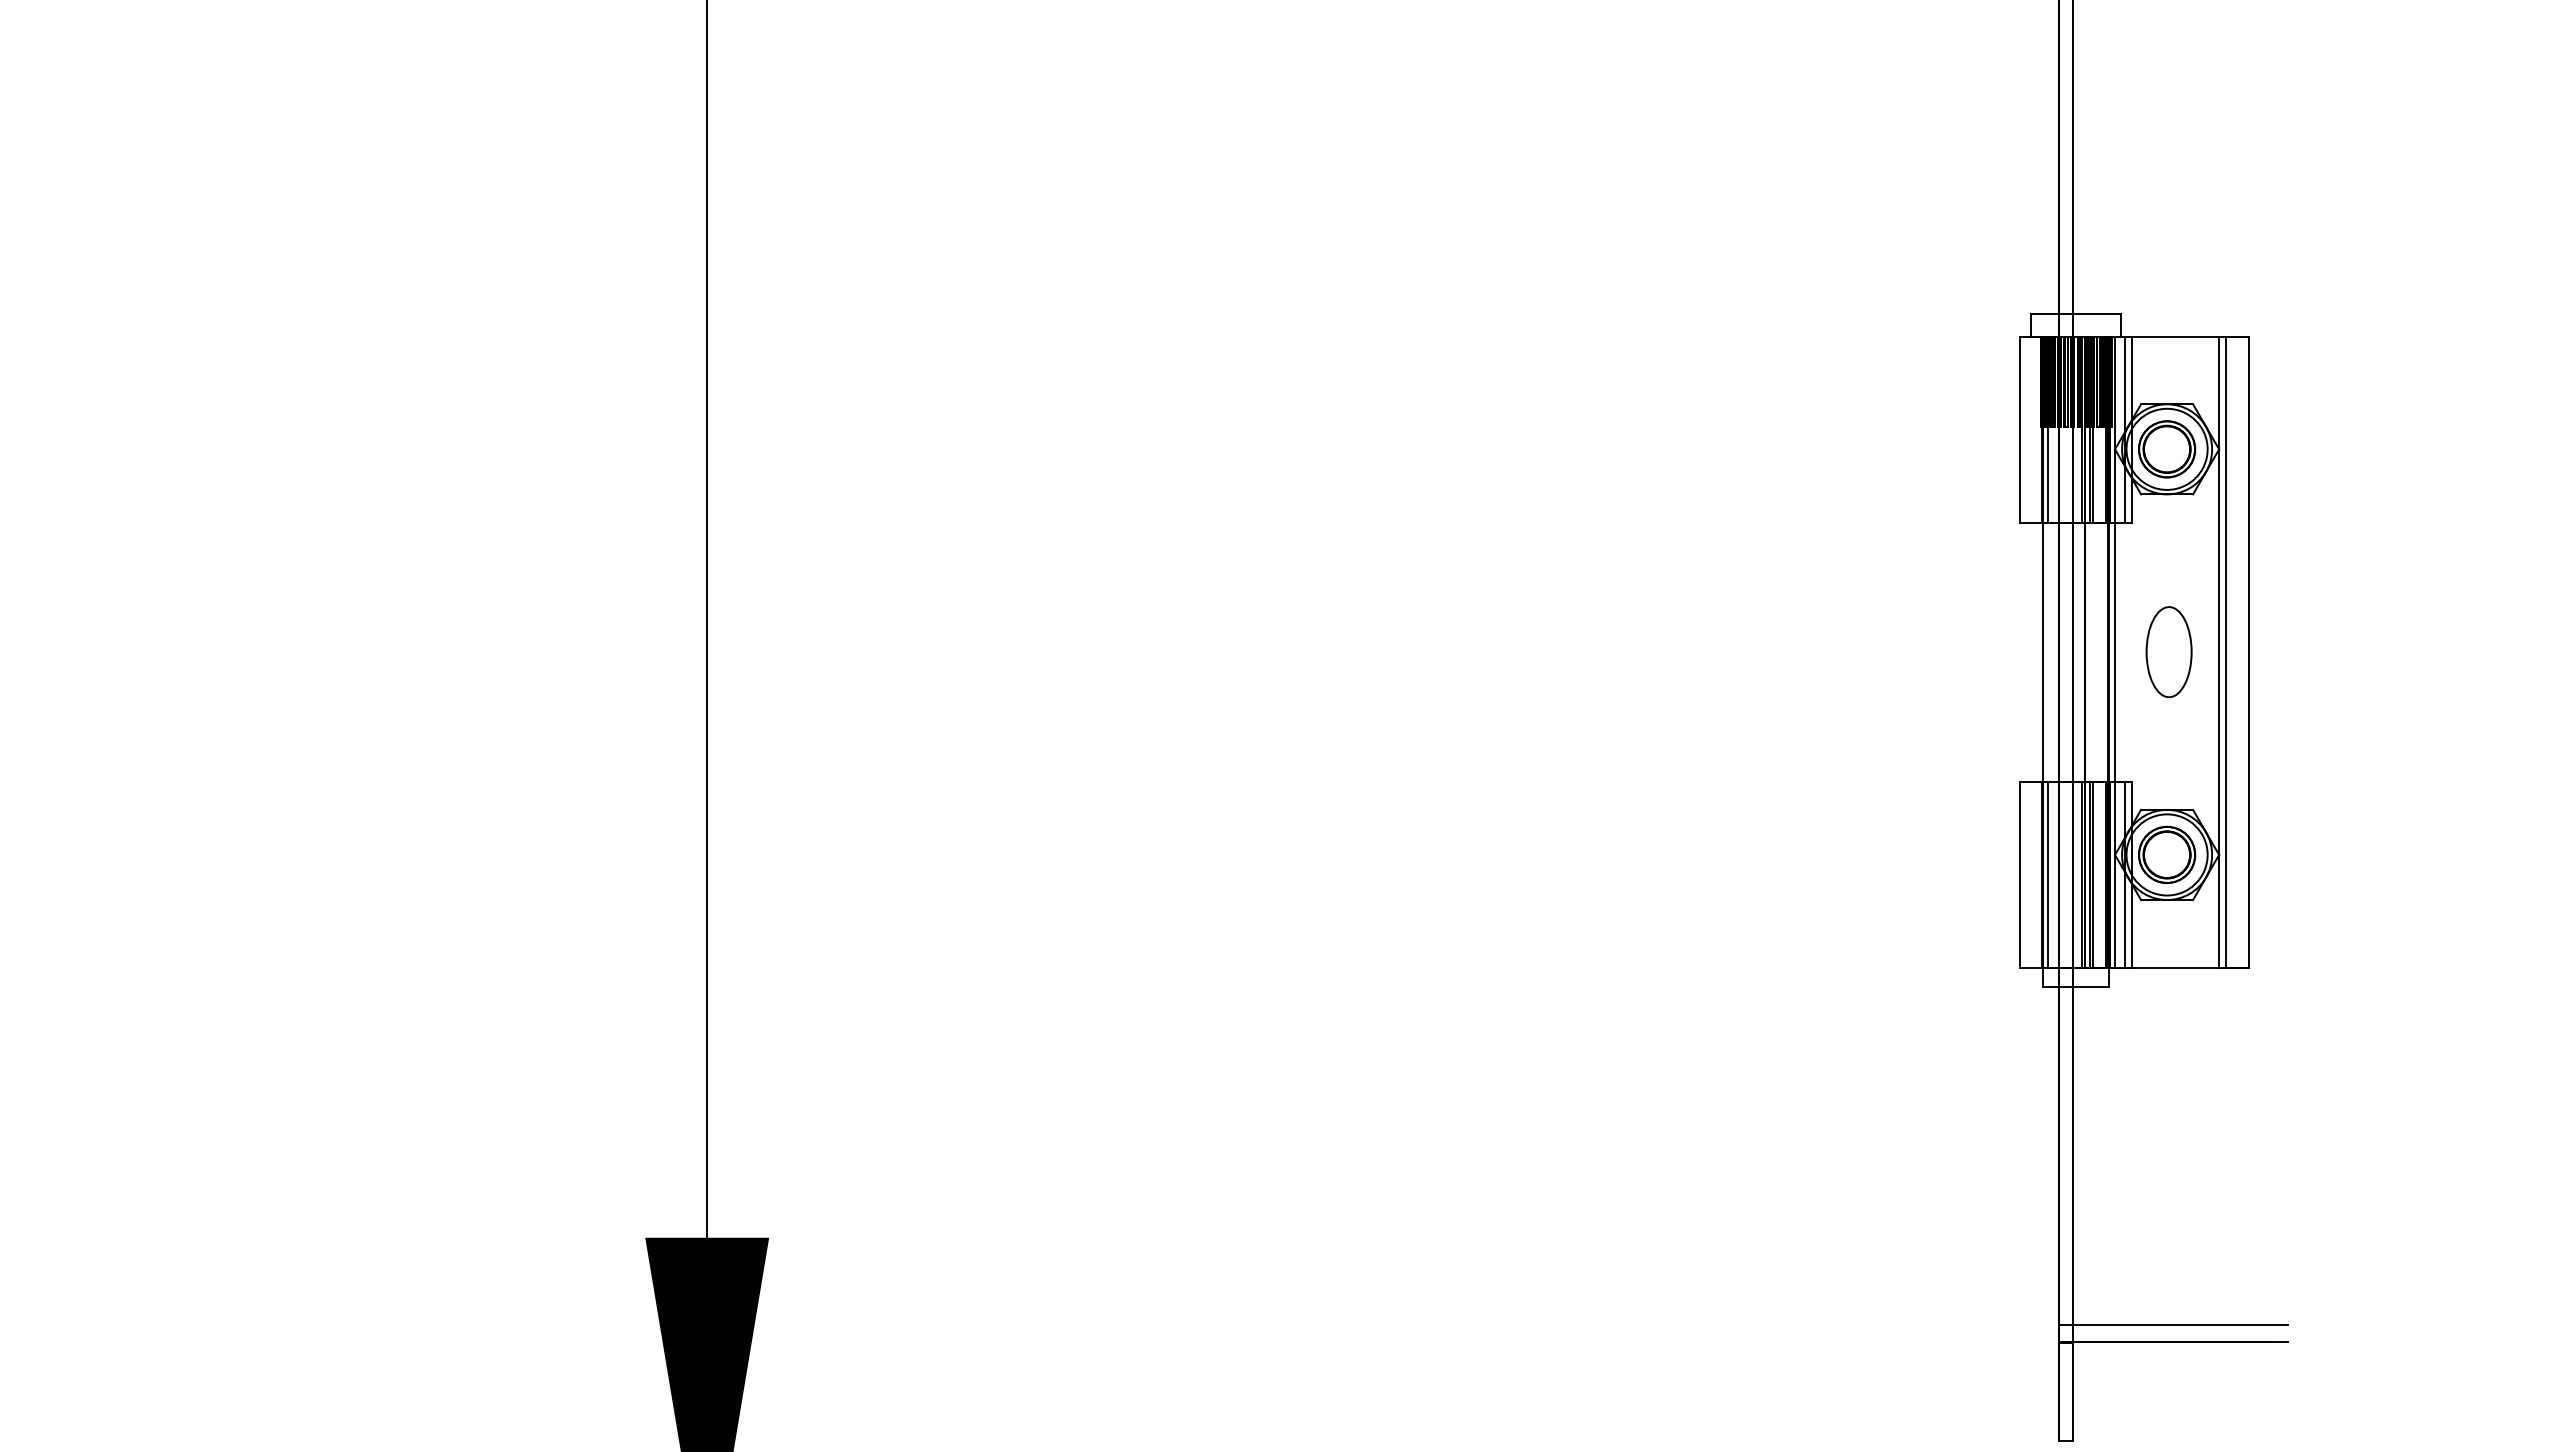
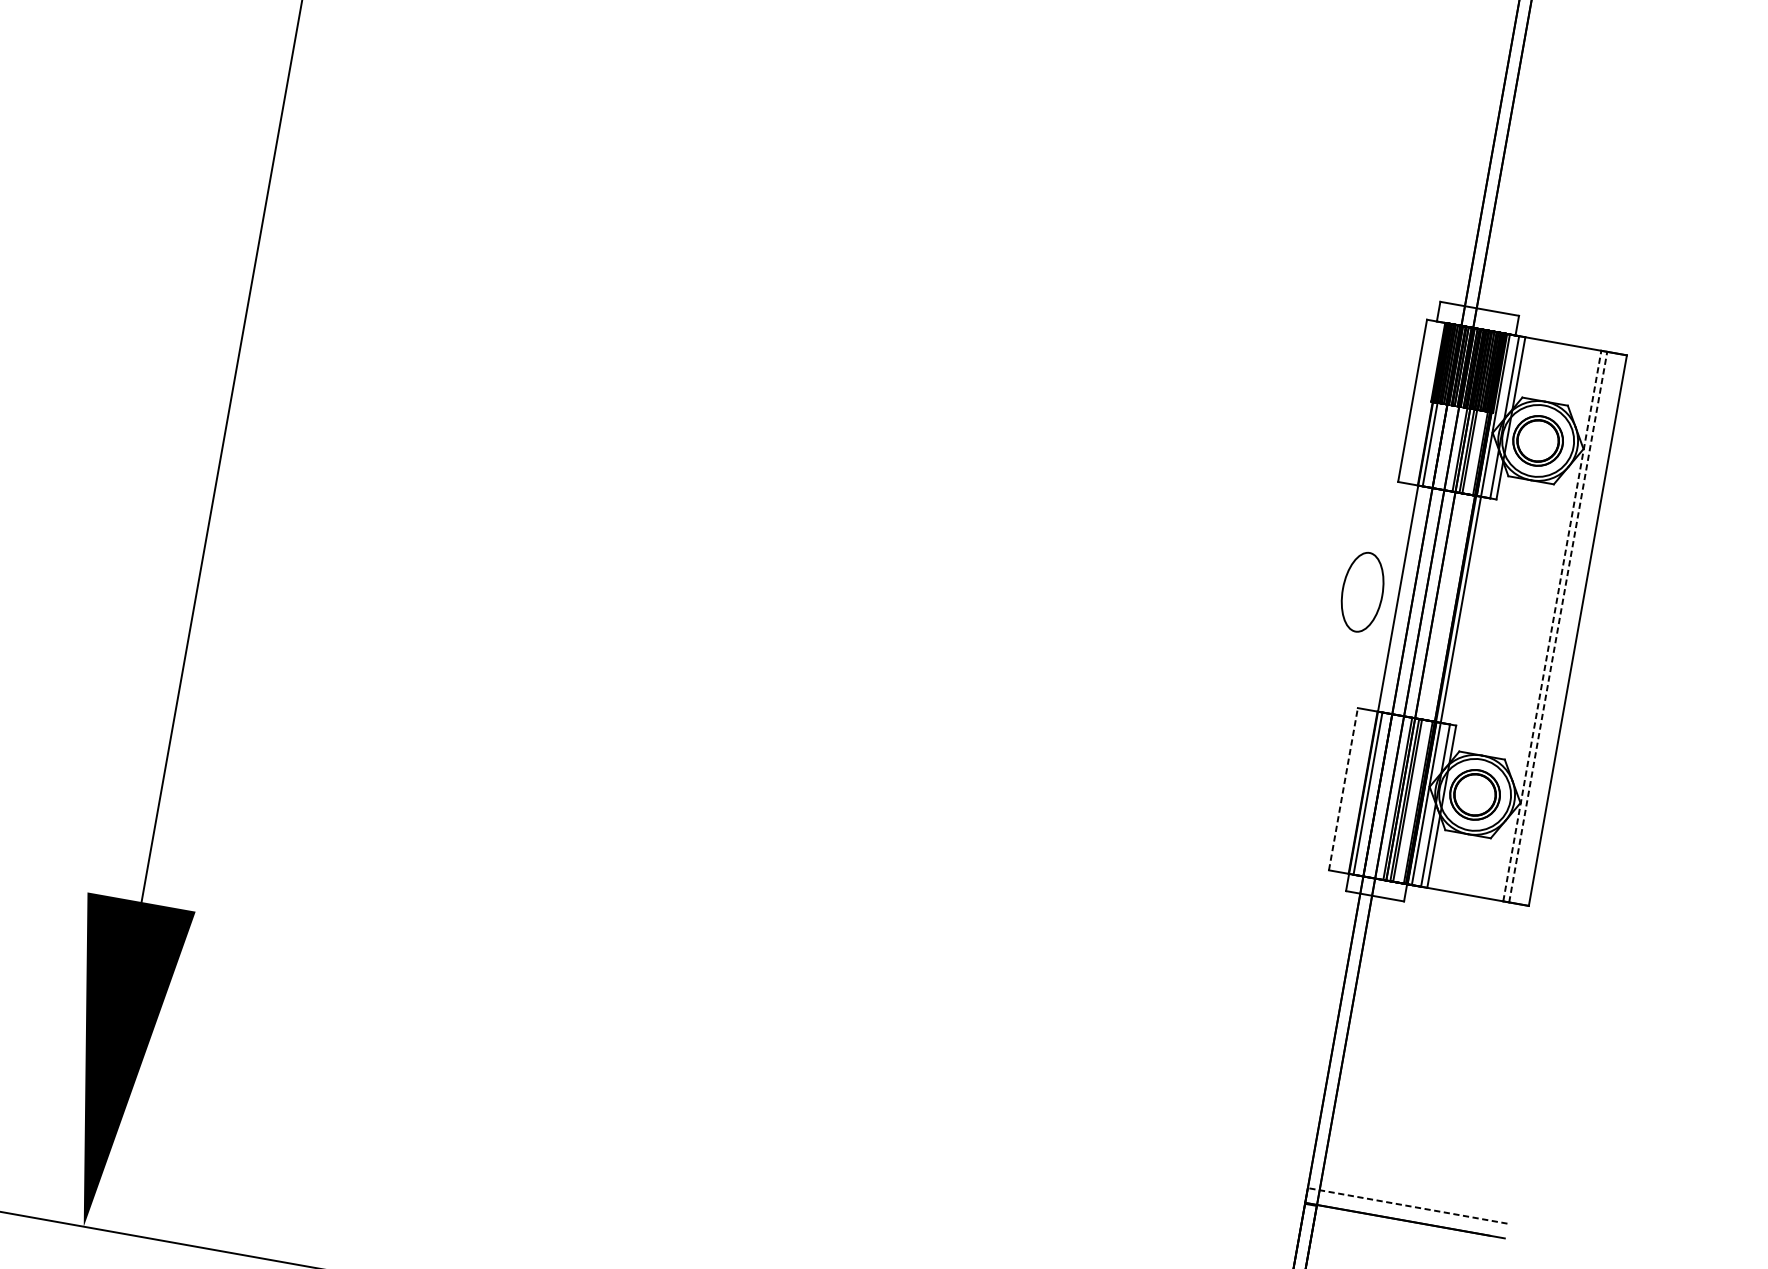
line: (2219, 651) -> (1552, 625), solid -> dashed
line: (2226, 651) -> (1558, 626), solid -> dashed
part: (2168, 652) -> (1362, 592), moved
line: (2019, 874) -> (1343, 789), solid -> dashed
line: (2173, 1324) -> (1407, 1205), solid -> dashed

